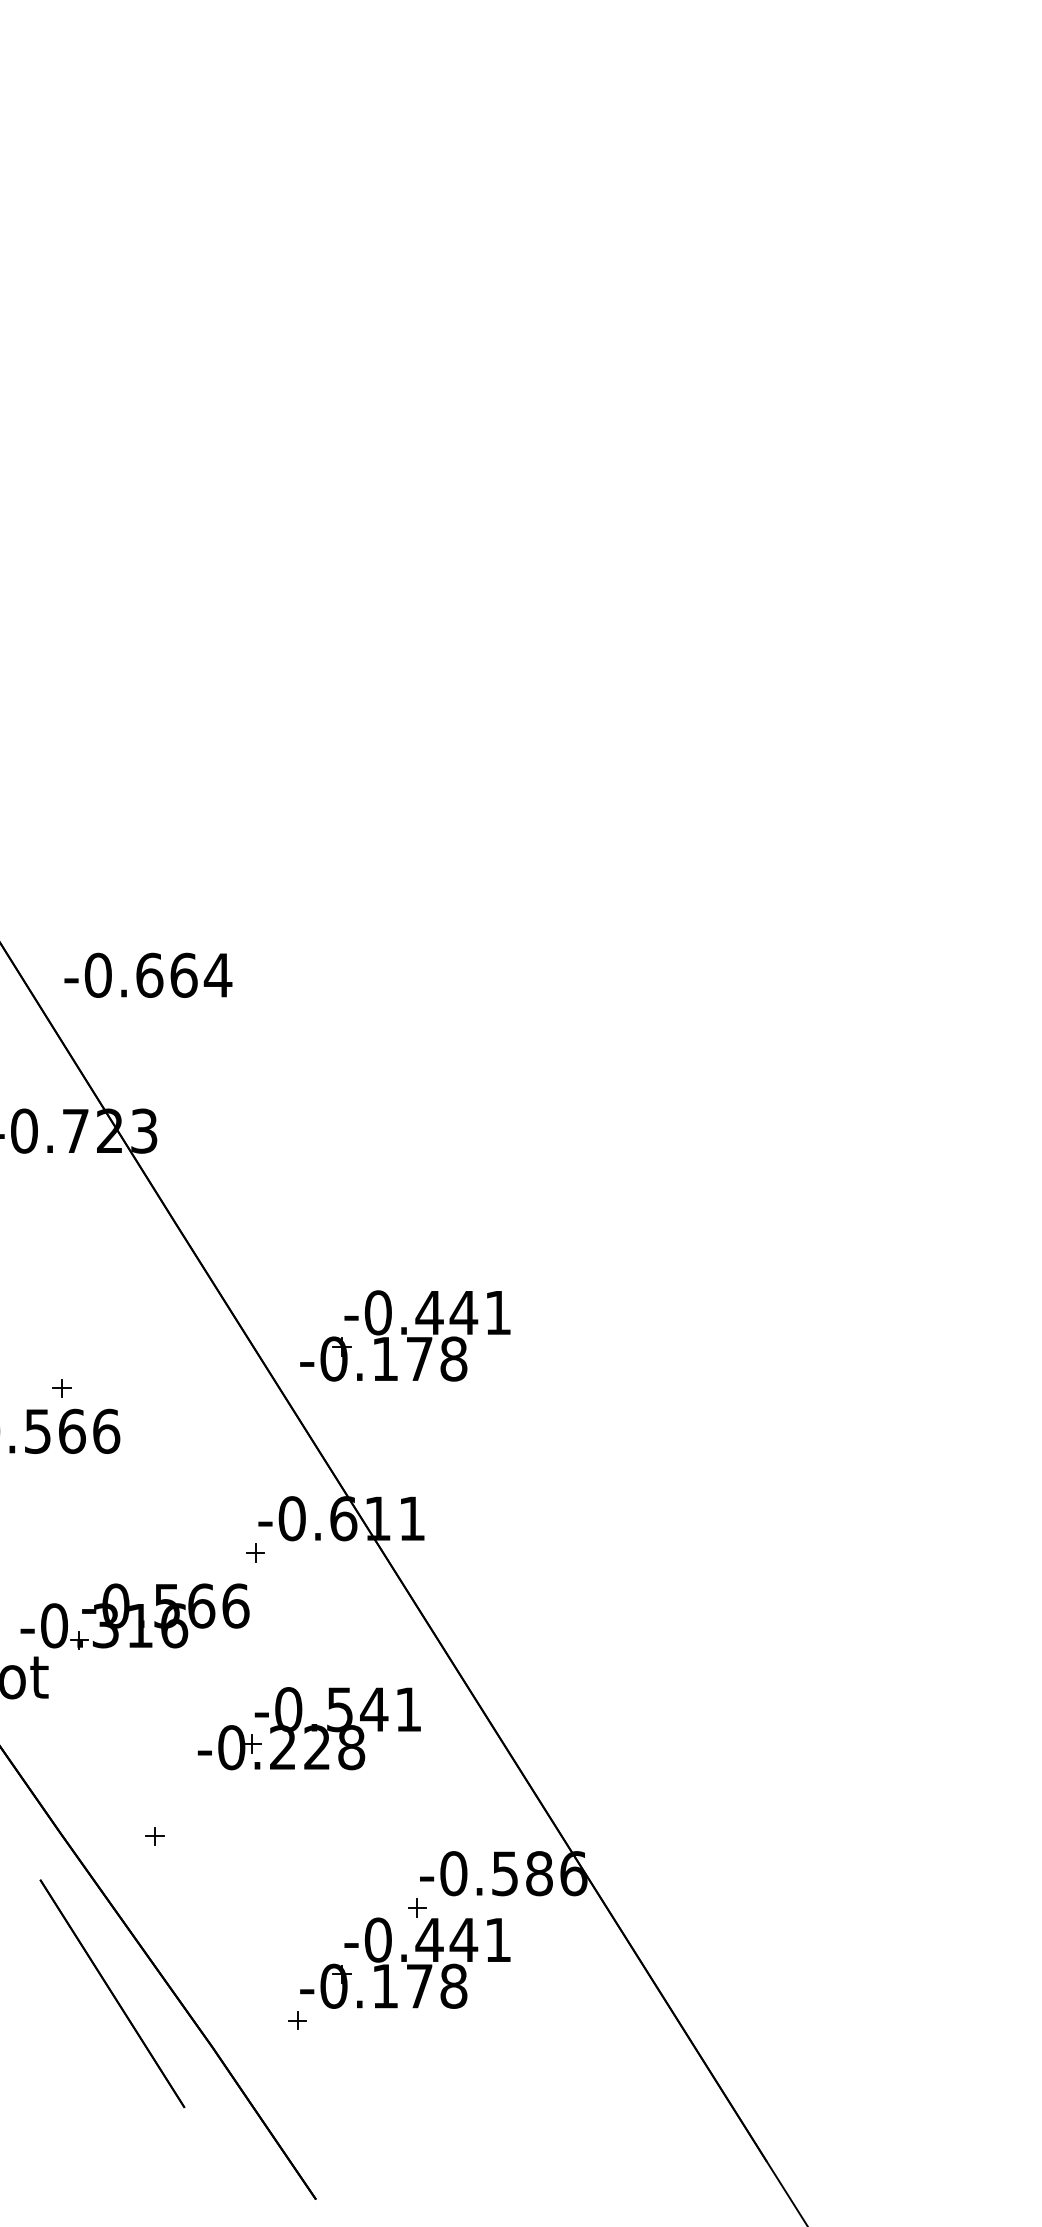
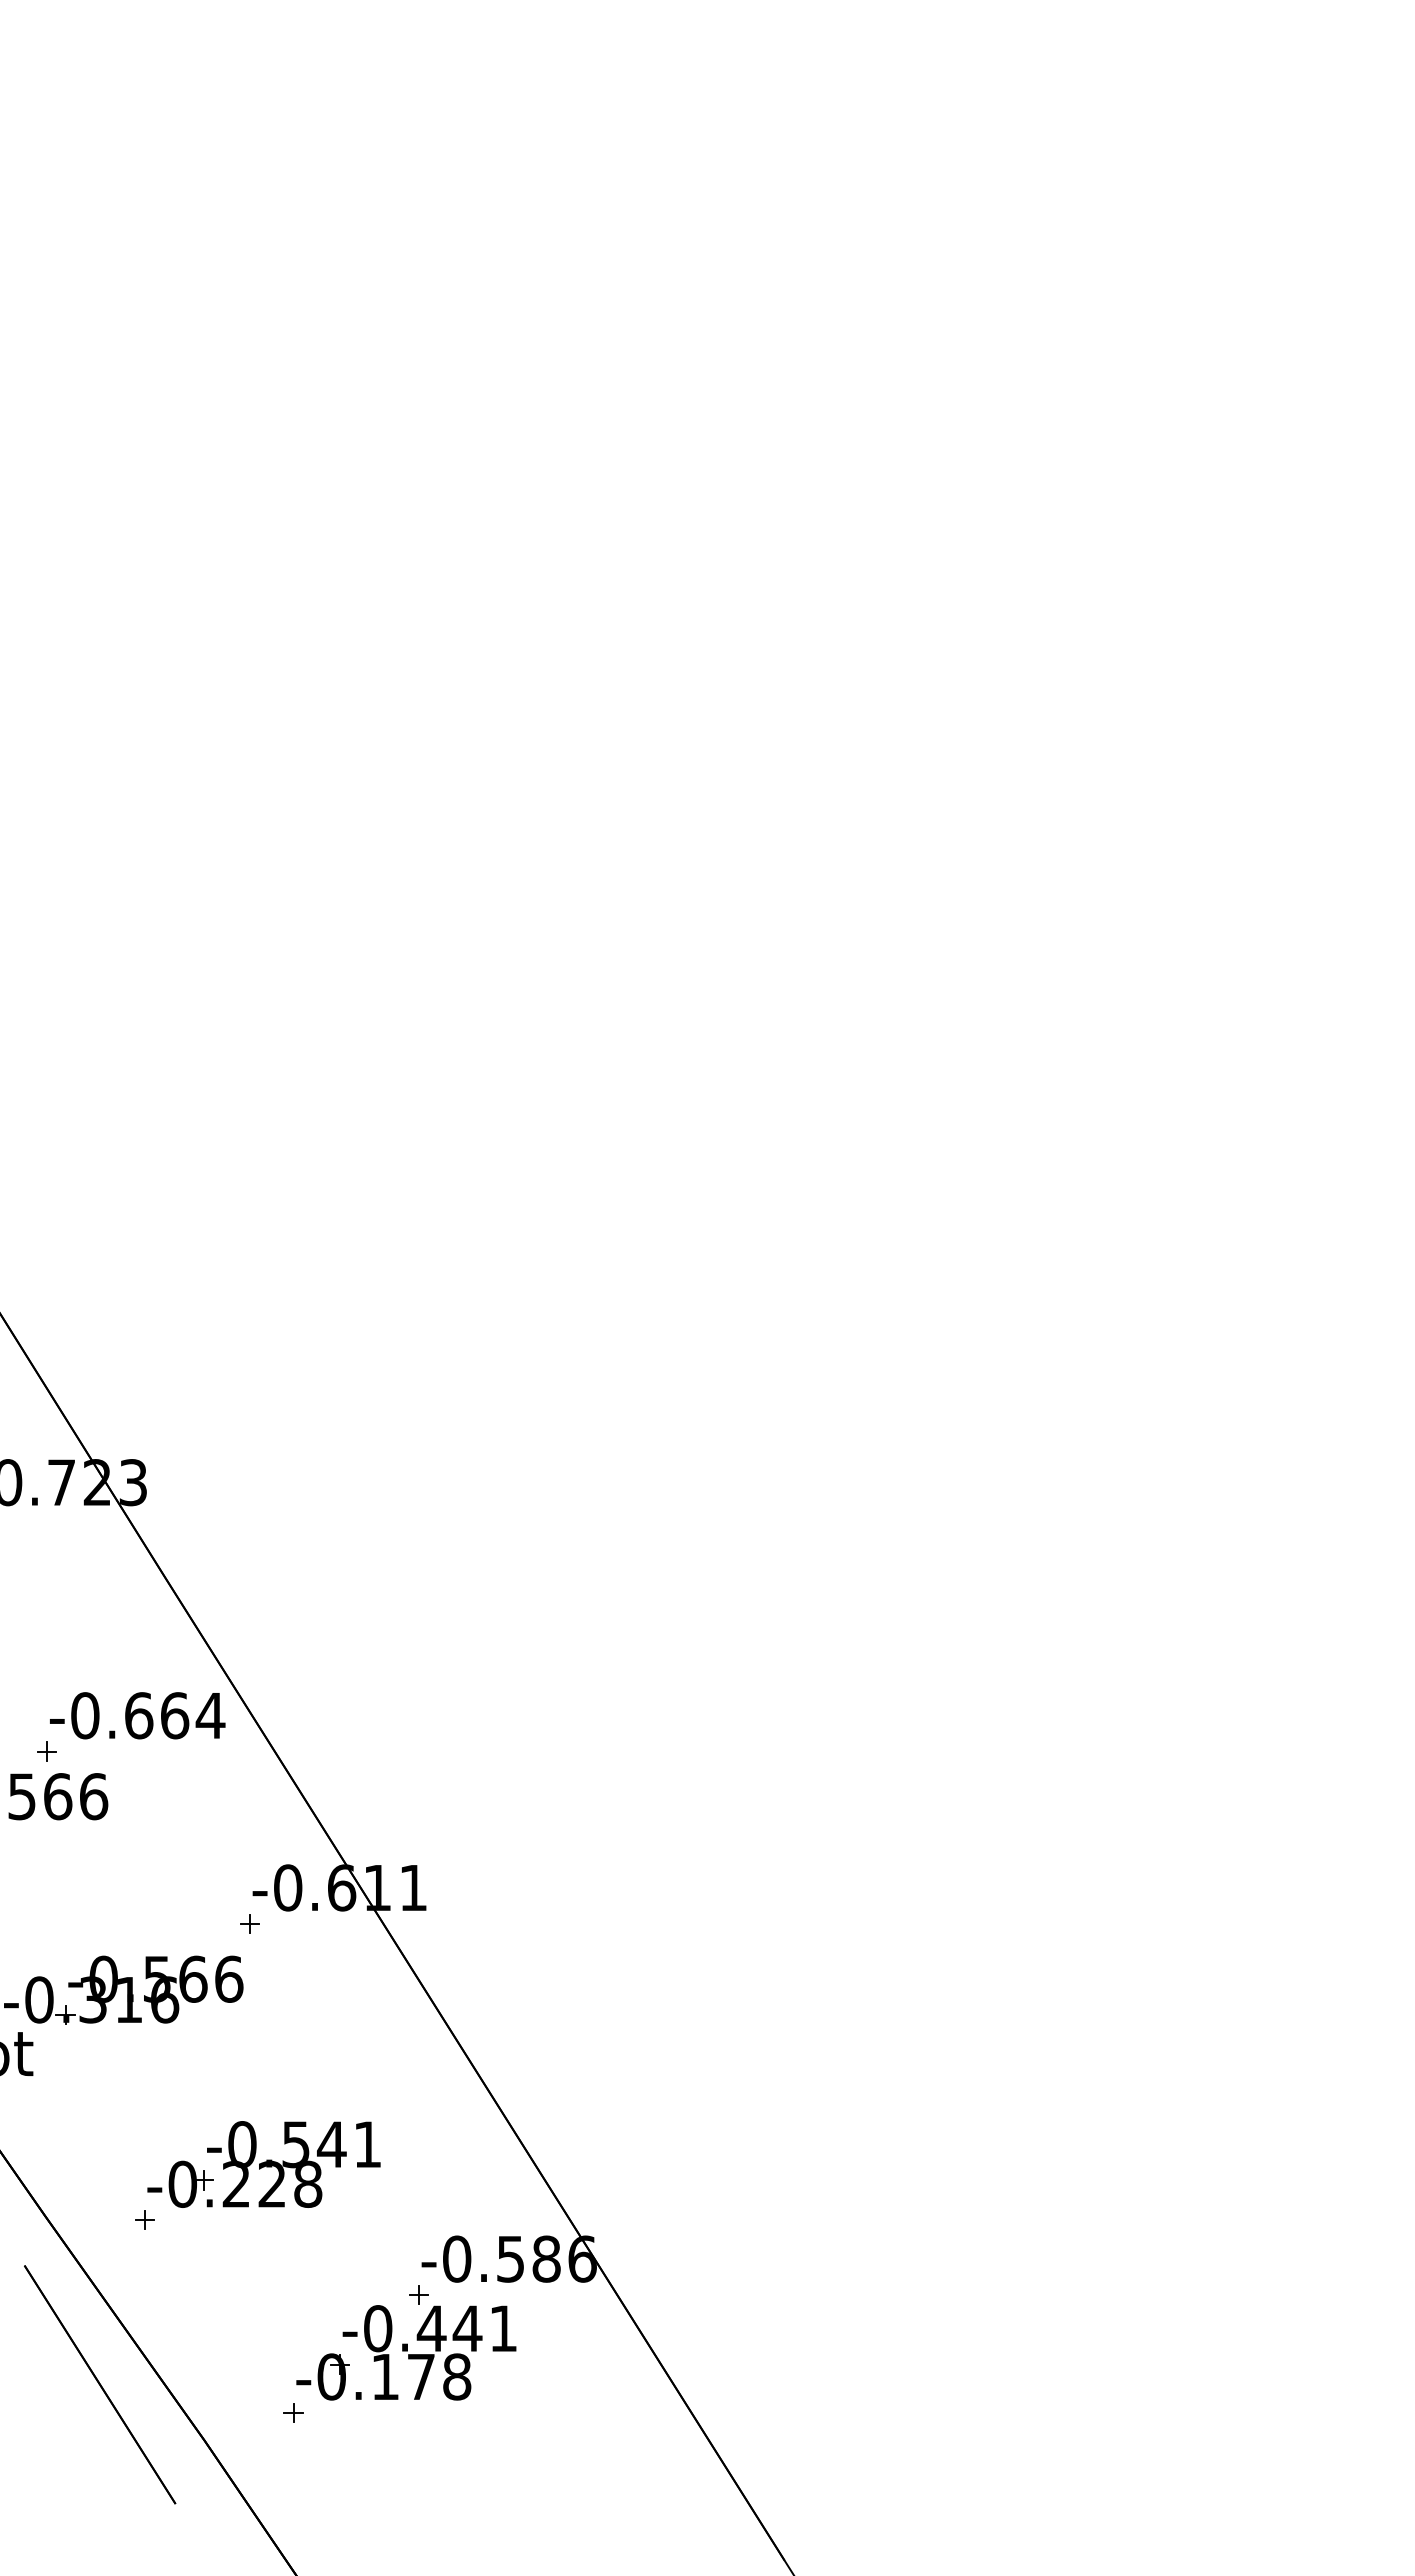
text: (148, 975) -> (137, 1715), moved
part: (405, 1335) -> (406, 1696), removed
part: (308, 1728) -> (263, 2164), moved

